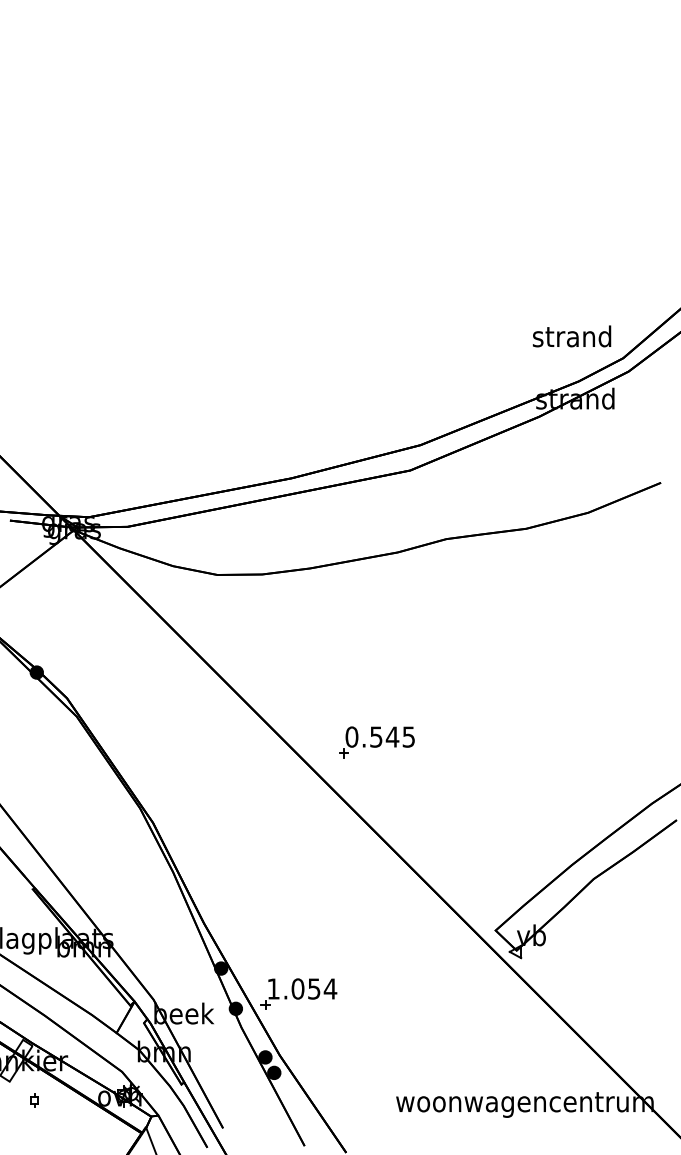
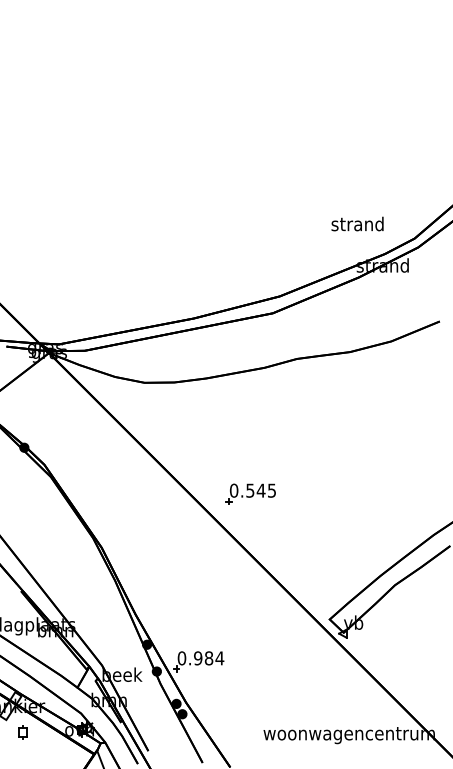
text: (571, 335) -> (357, 223), moved
text: (293, 989) -> (195, 658), 1.054 -> 0.984
part: (33, 1100) -> (22, 732), size x1.67

